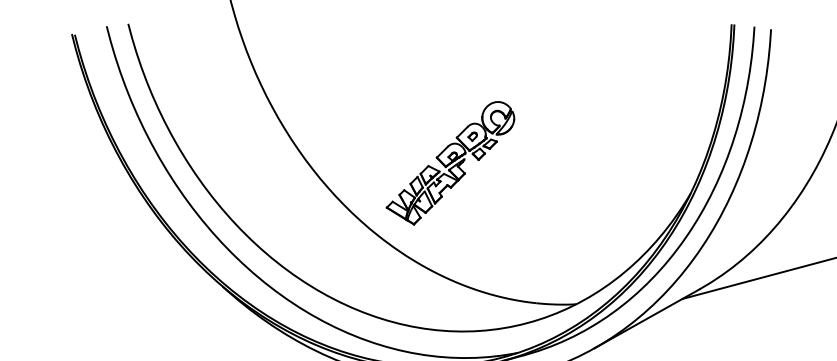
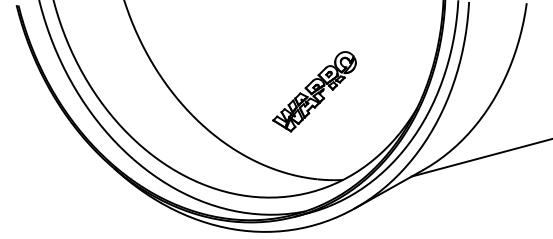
part: (450, 162) -> (314, 91), moved

